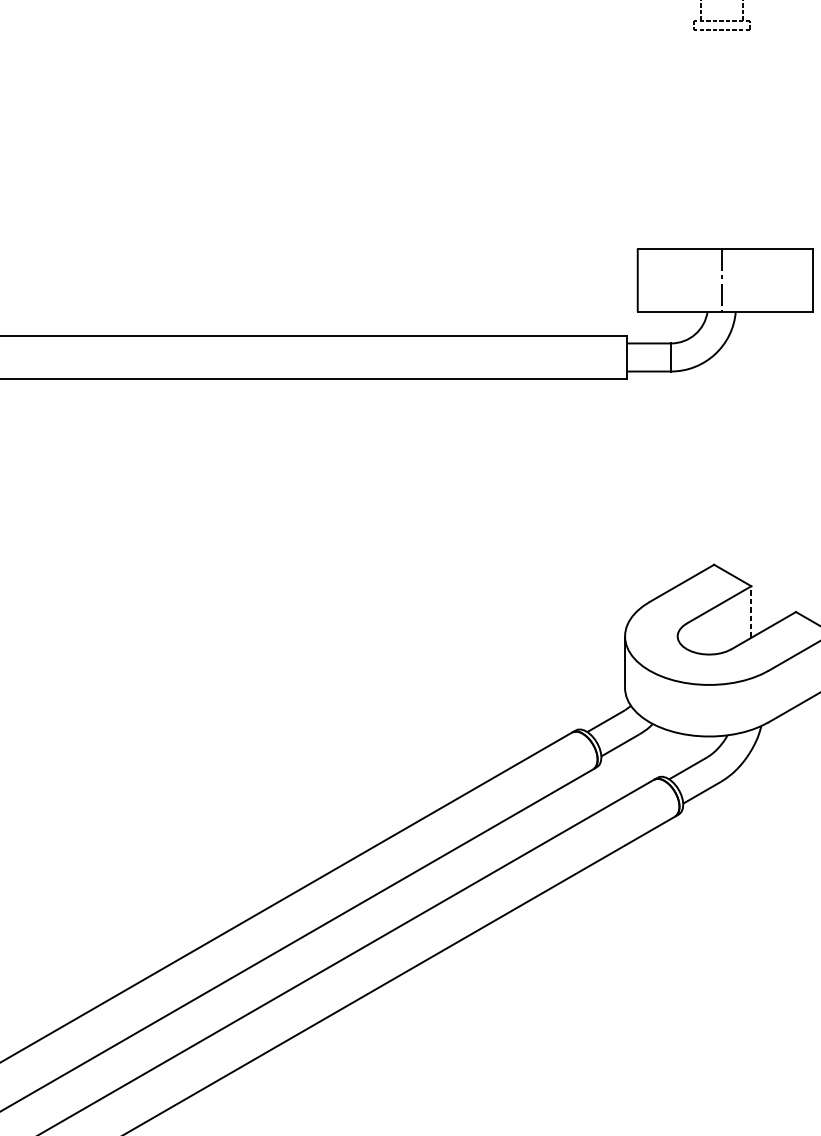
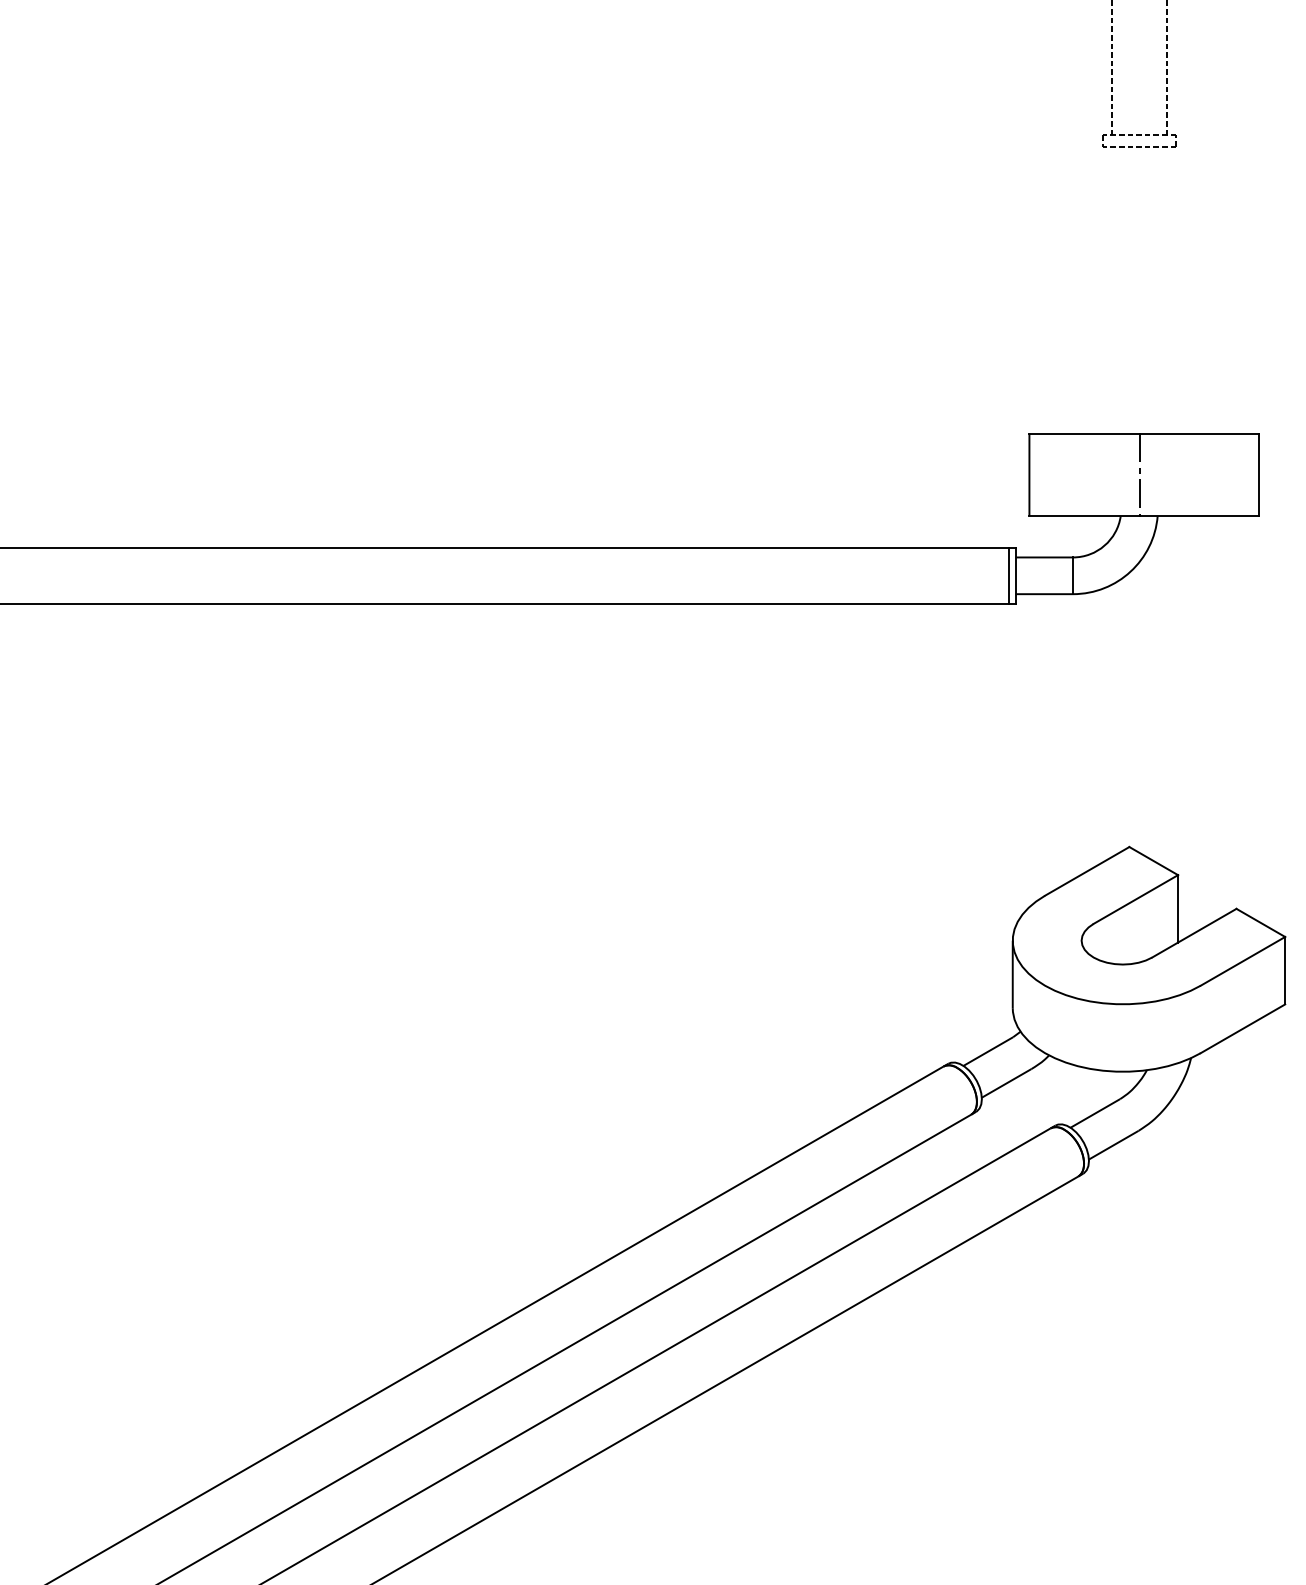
line: (621, 357) -> (1008, 575), added
line: (751, 611) -> (1178, 908), dashed -> solid

